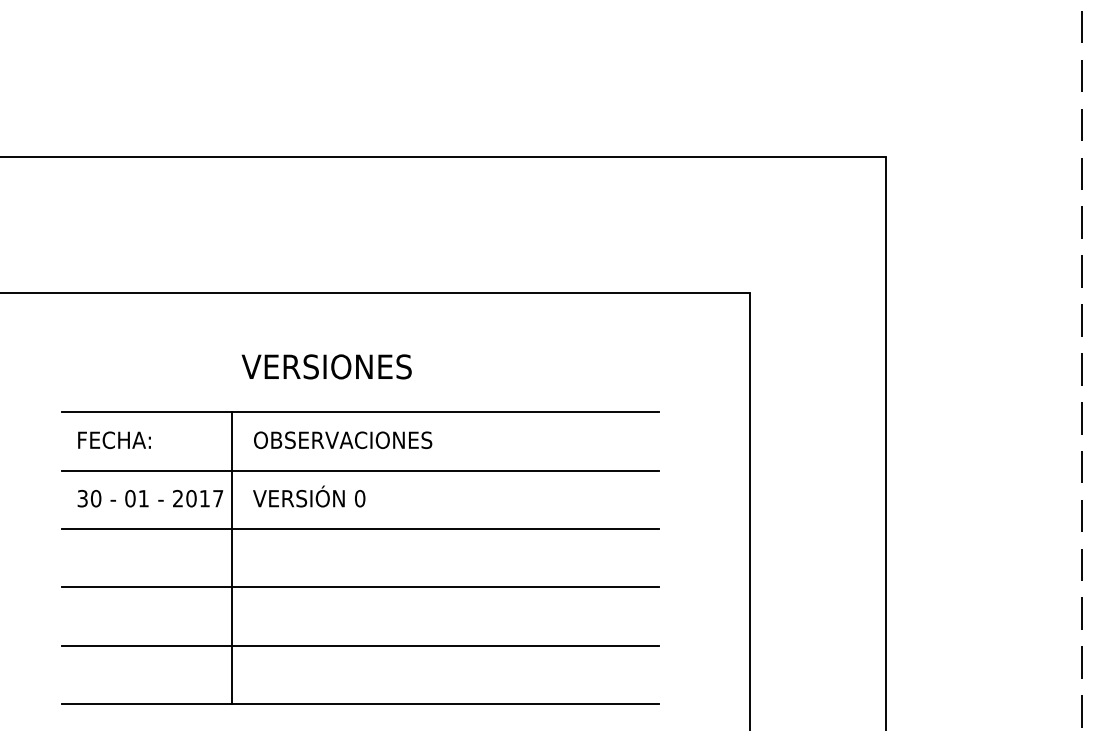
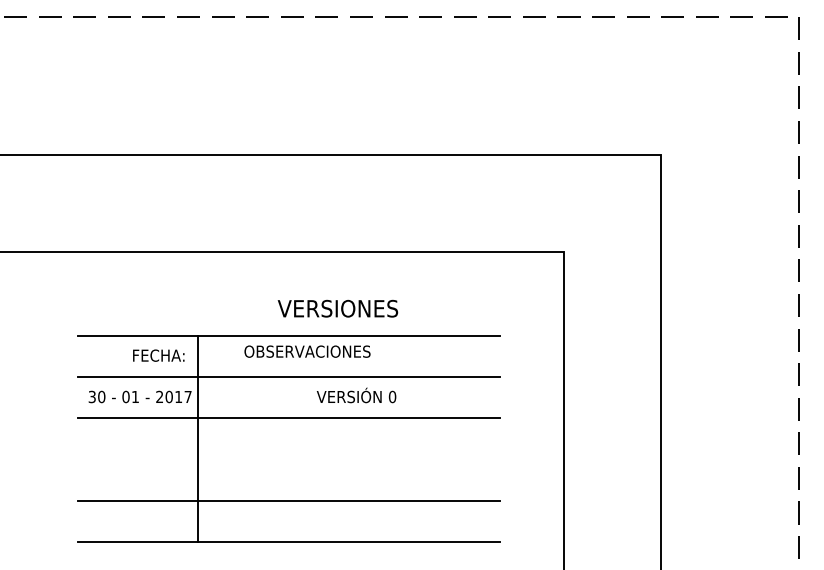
text: (326, 366) -> (337, 308), moved
text: (114, 440) -> (158, 355), moved
text: (343, 440) -> (307, 351), moved
text: (309, 496) -> (356, 395), moved
line: (360, 587) -> (288, 459), removed

